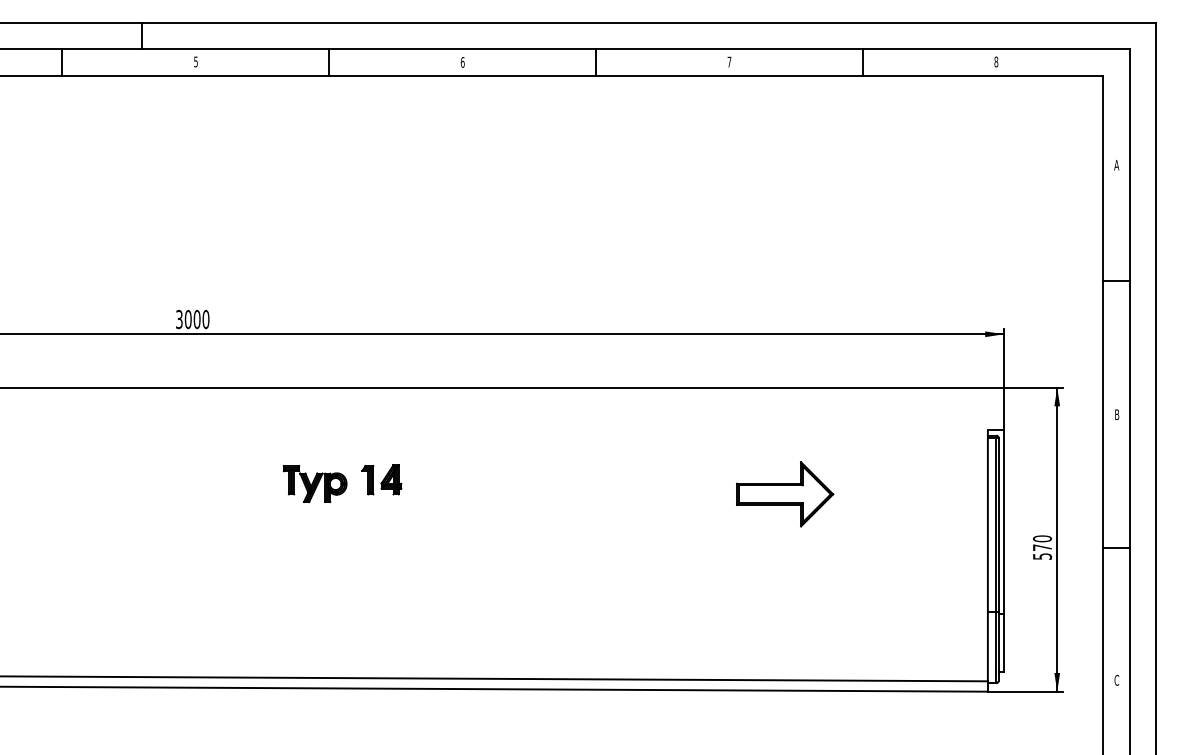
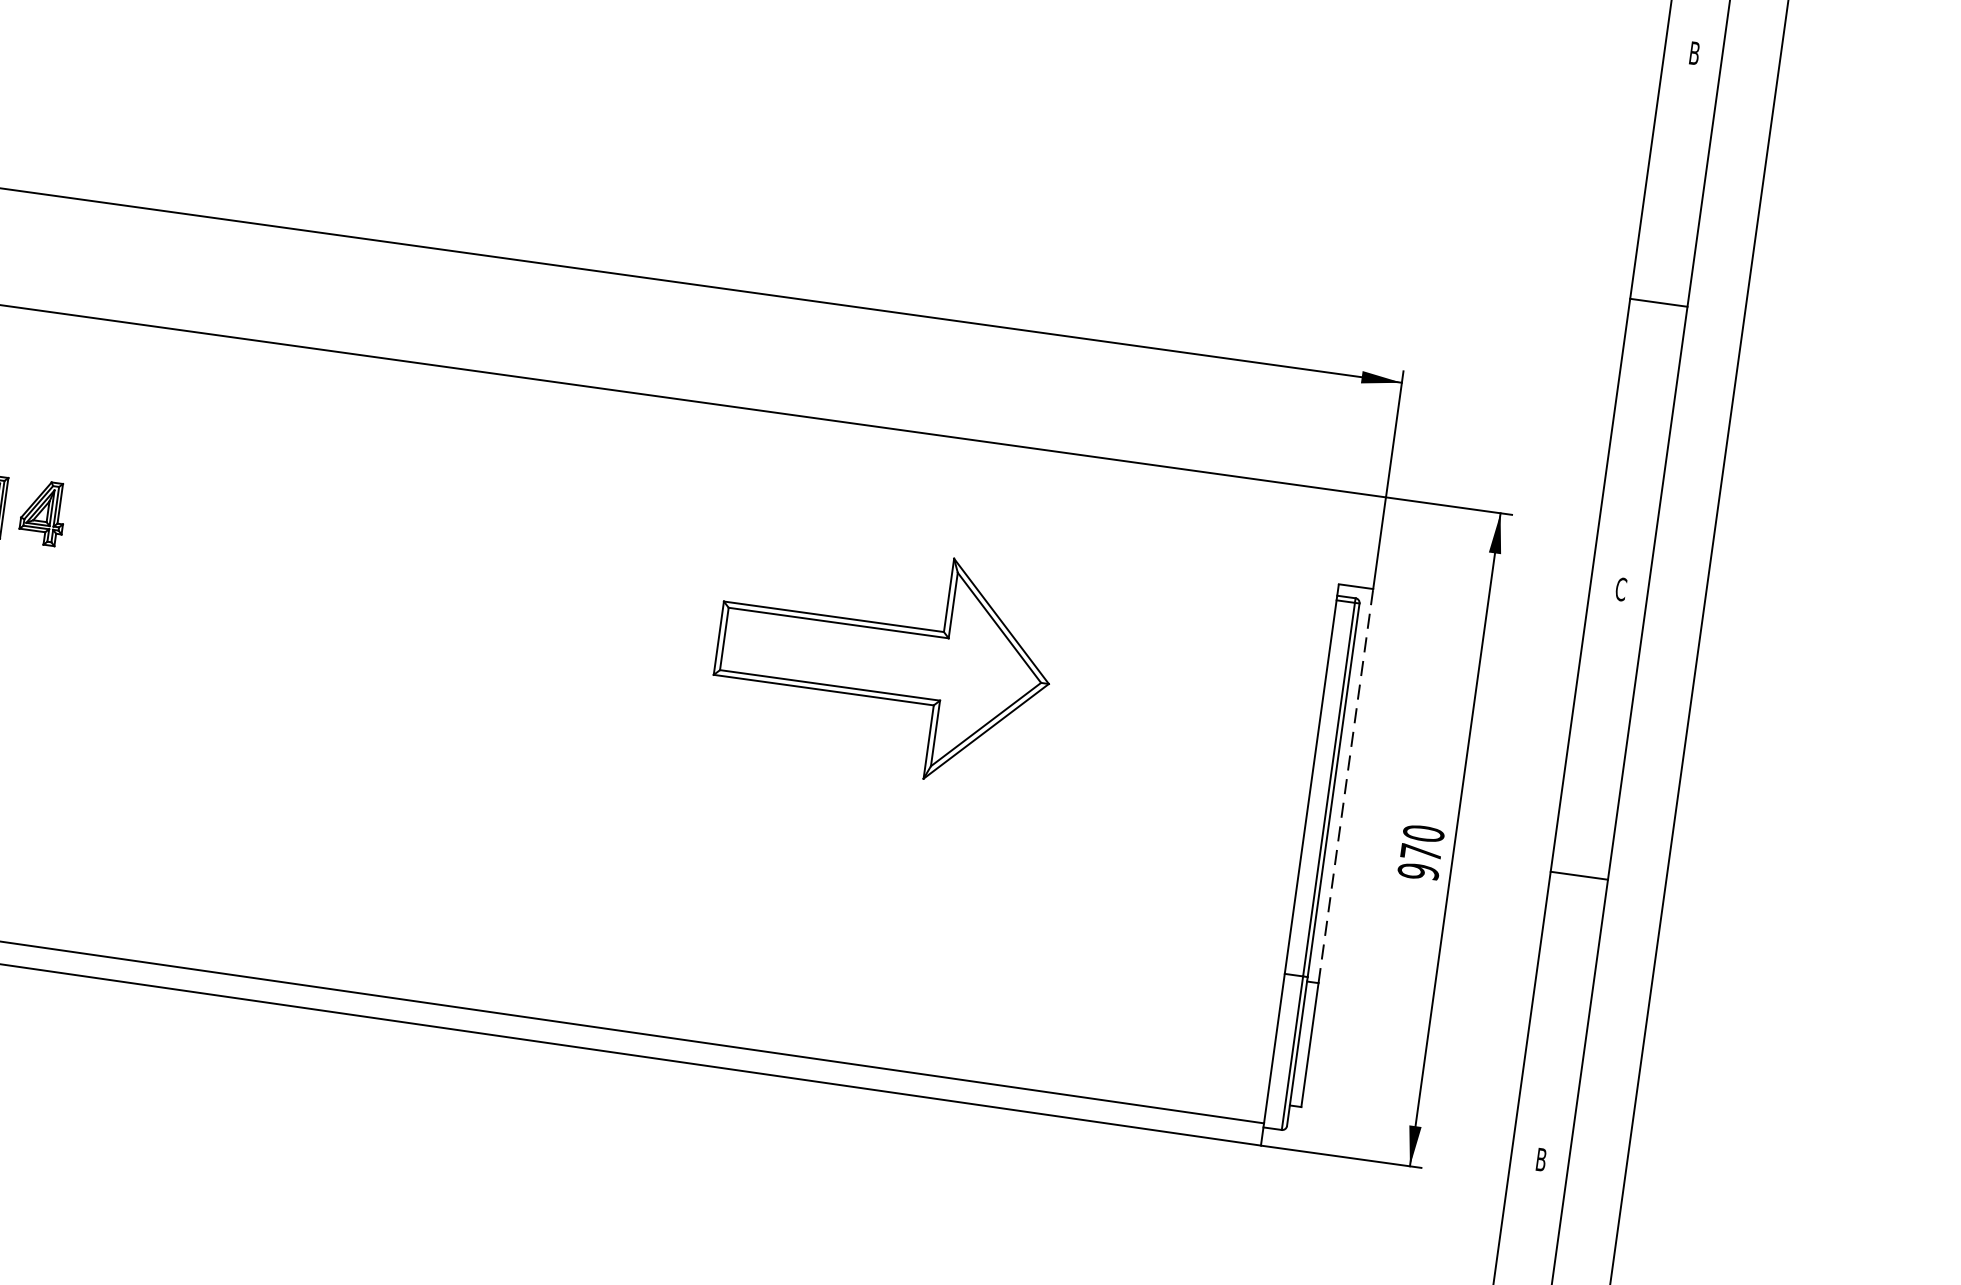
text: (1116, 164) -> (1694, 51), A -> B
text: (1116, 414) -> (1619, 588), B -> C
part: (785, 494) -> (885, 661), size x1.6
line: (1003, 522) -> (1344, 786), solid -> dashed
text: (1041, 556) -> (1416, 871), 570 -> 970
text: (1116, 680) -> (1540, 1159), C -> B

